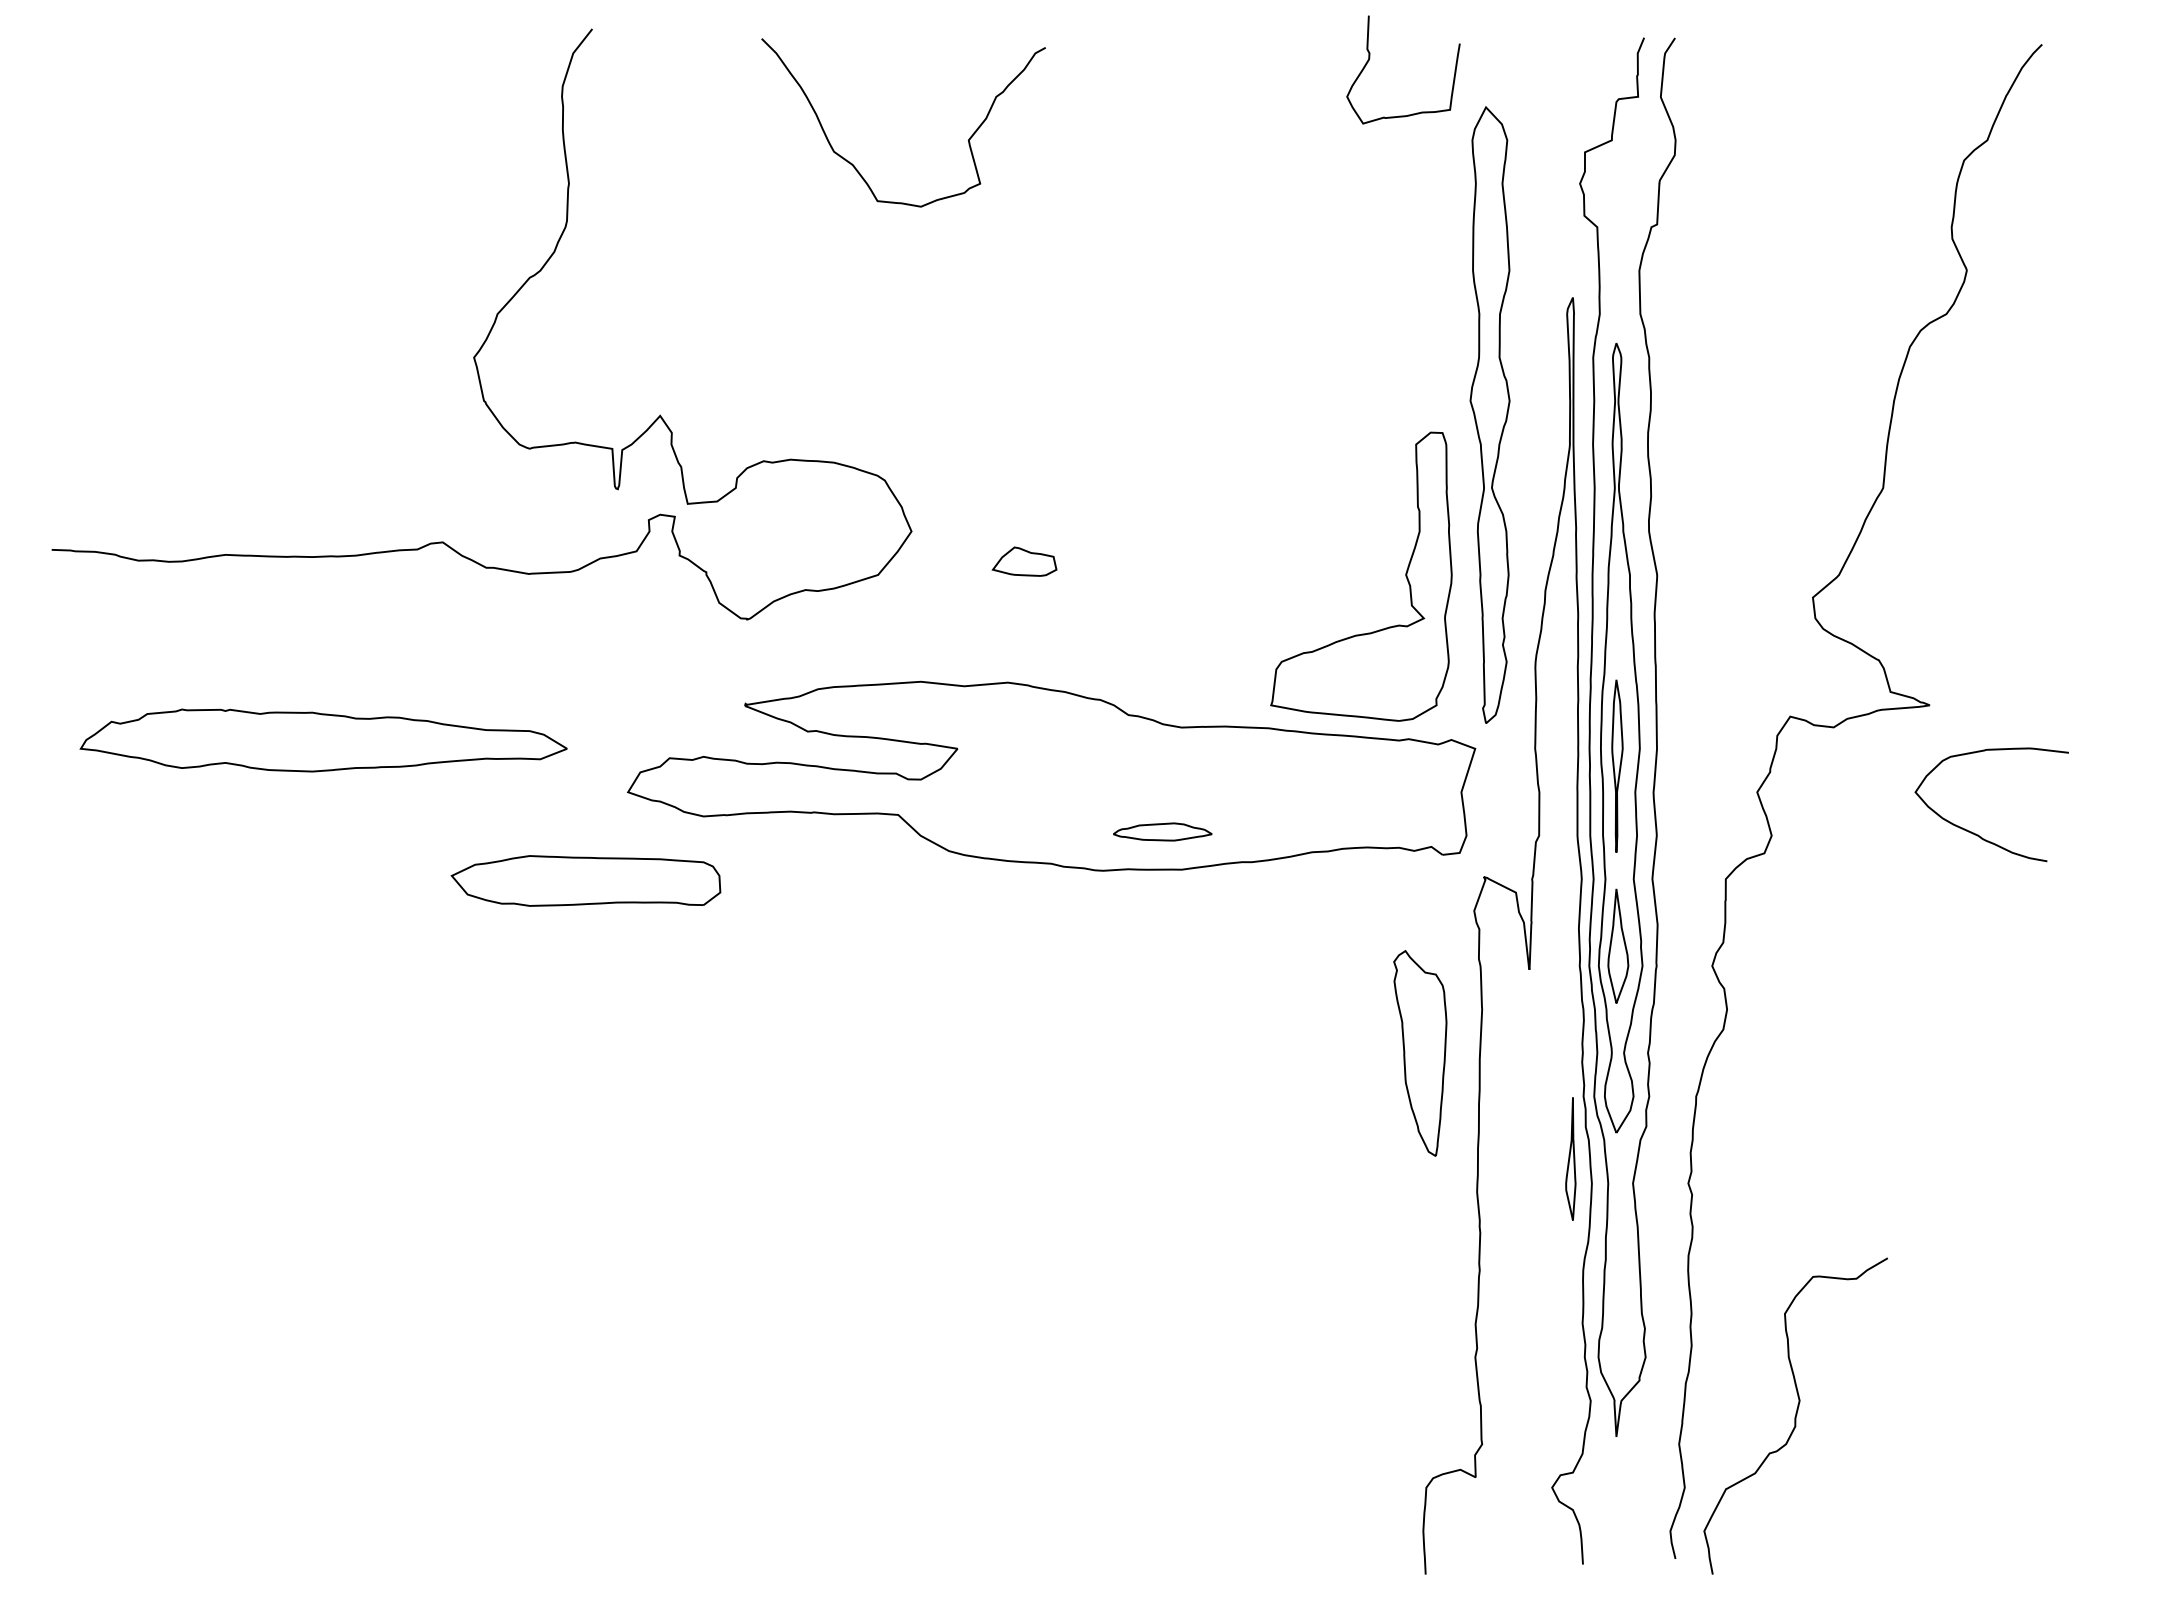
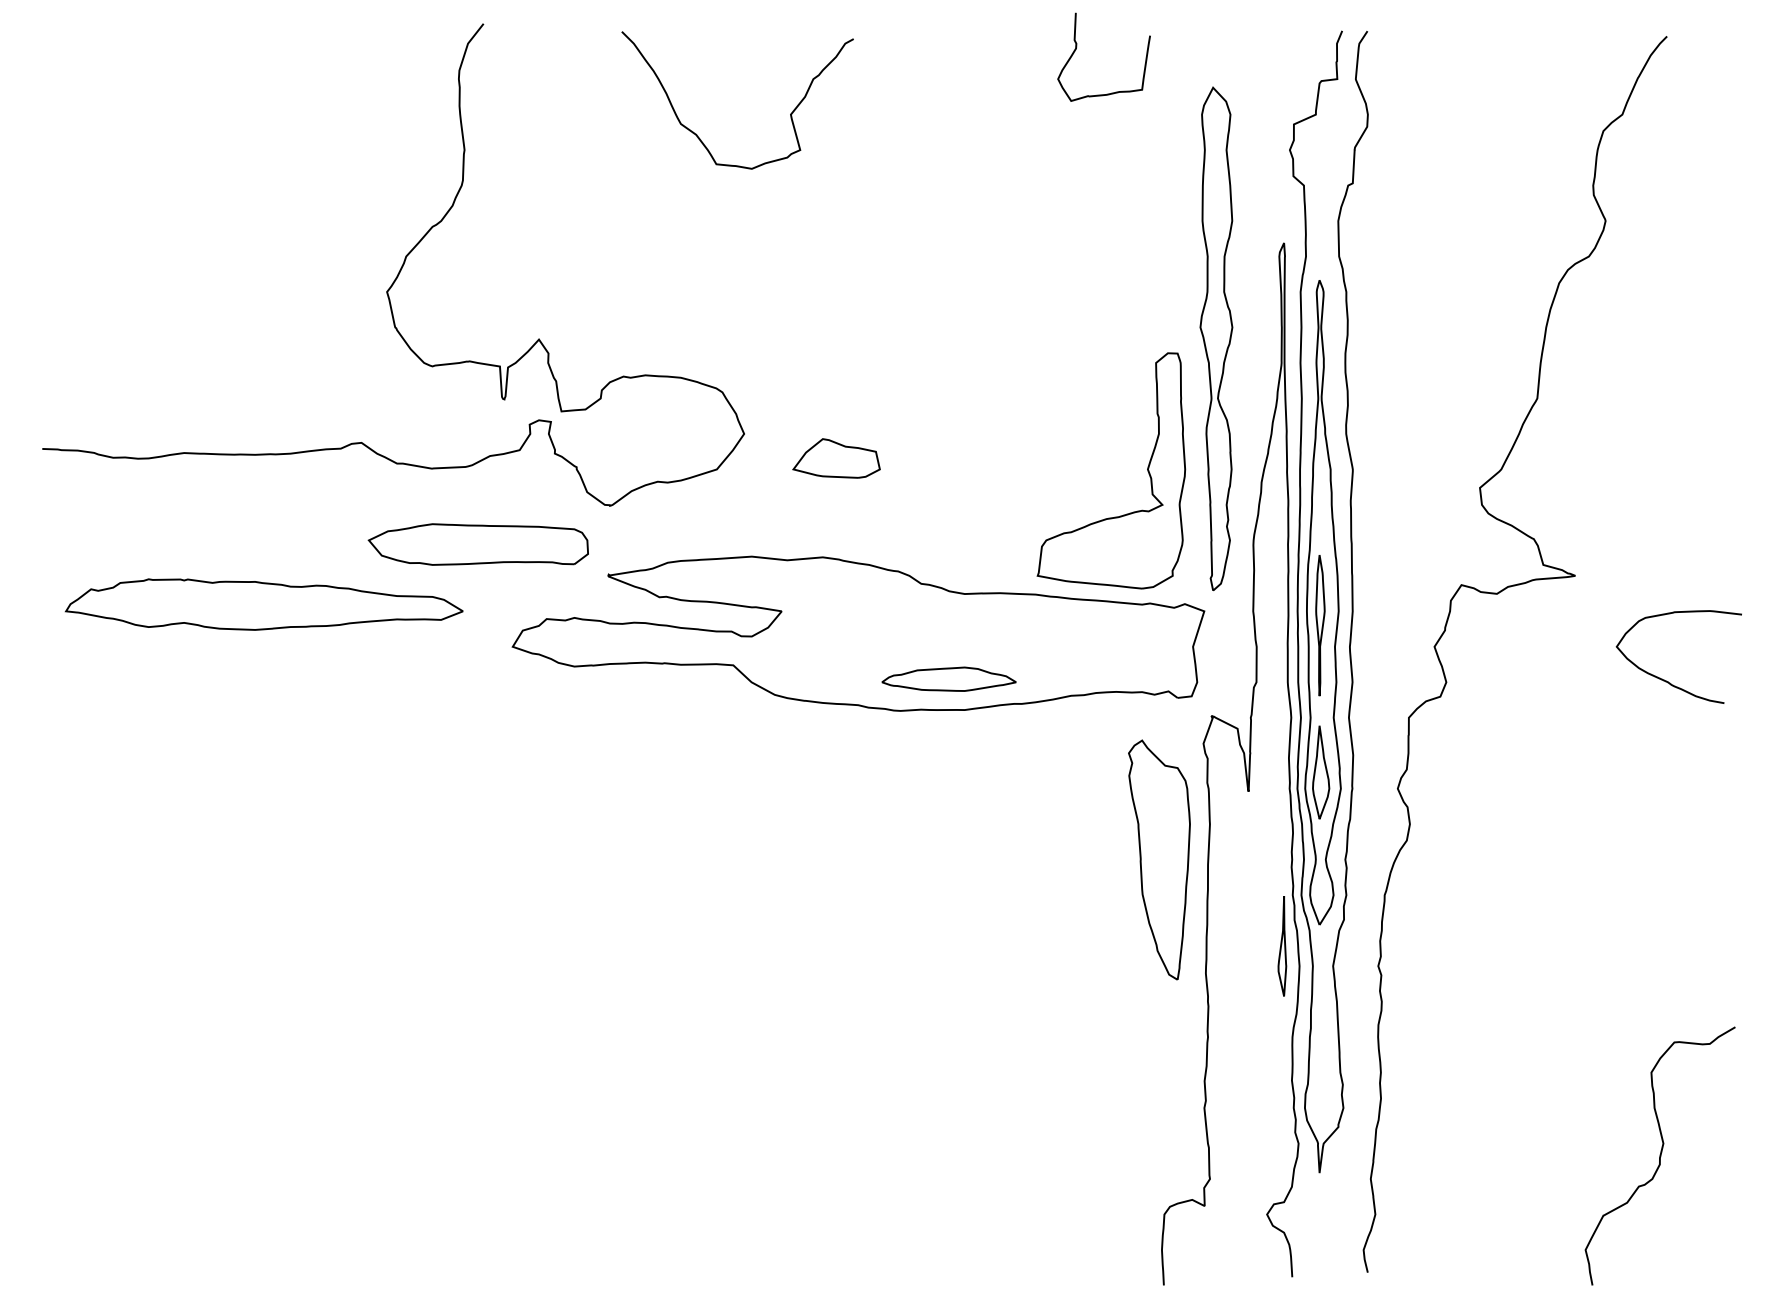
curve: (1370, 58) -> (1077, 47), moved
part: (1024, 561) -> (836, 458), size x1.67
part: (1162, 831) -> (949, 678), size x1.67
curve: (1976, 833) -> (1666, 680), moved
part: (585, 880) -> (478, 544), moved
part: (1420, 1053) -> (1159, 860), size x1.43
curve: (1795, 1415) -> (1660, 1155), moved

